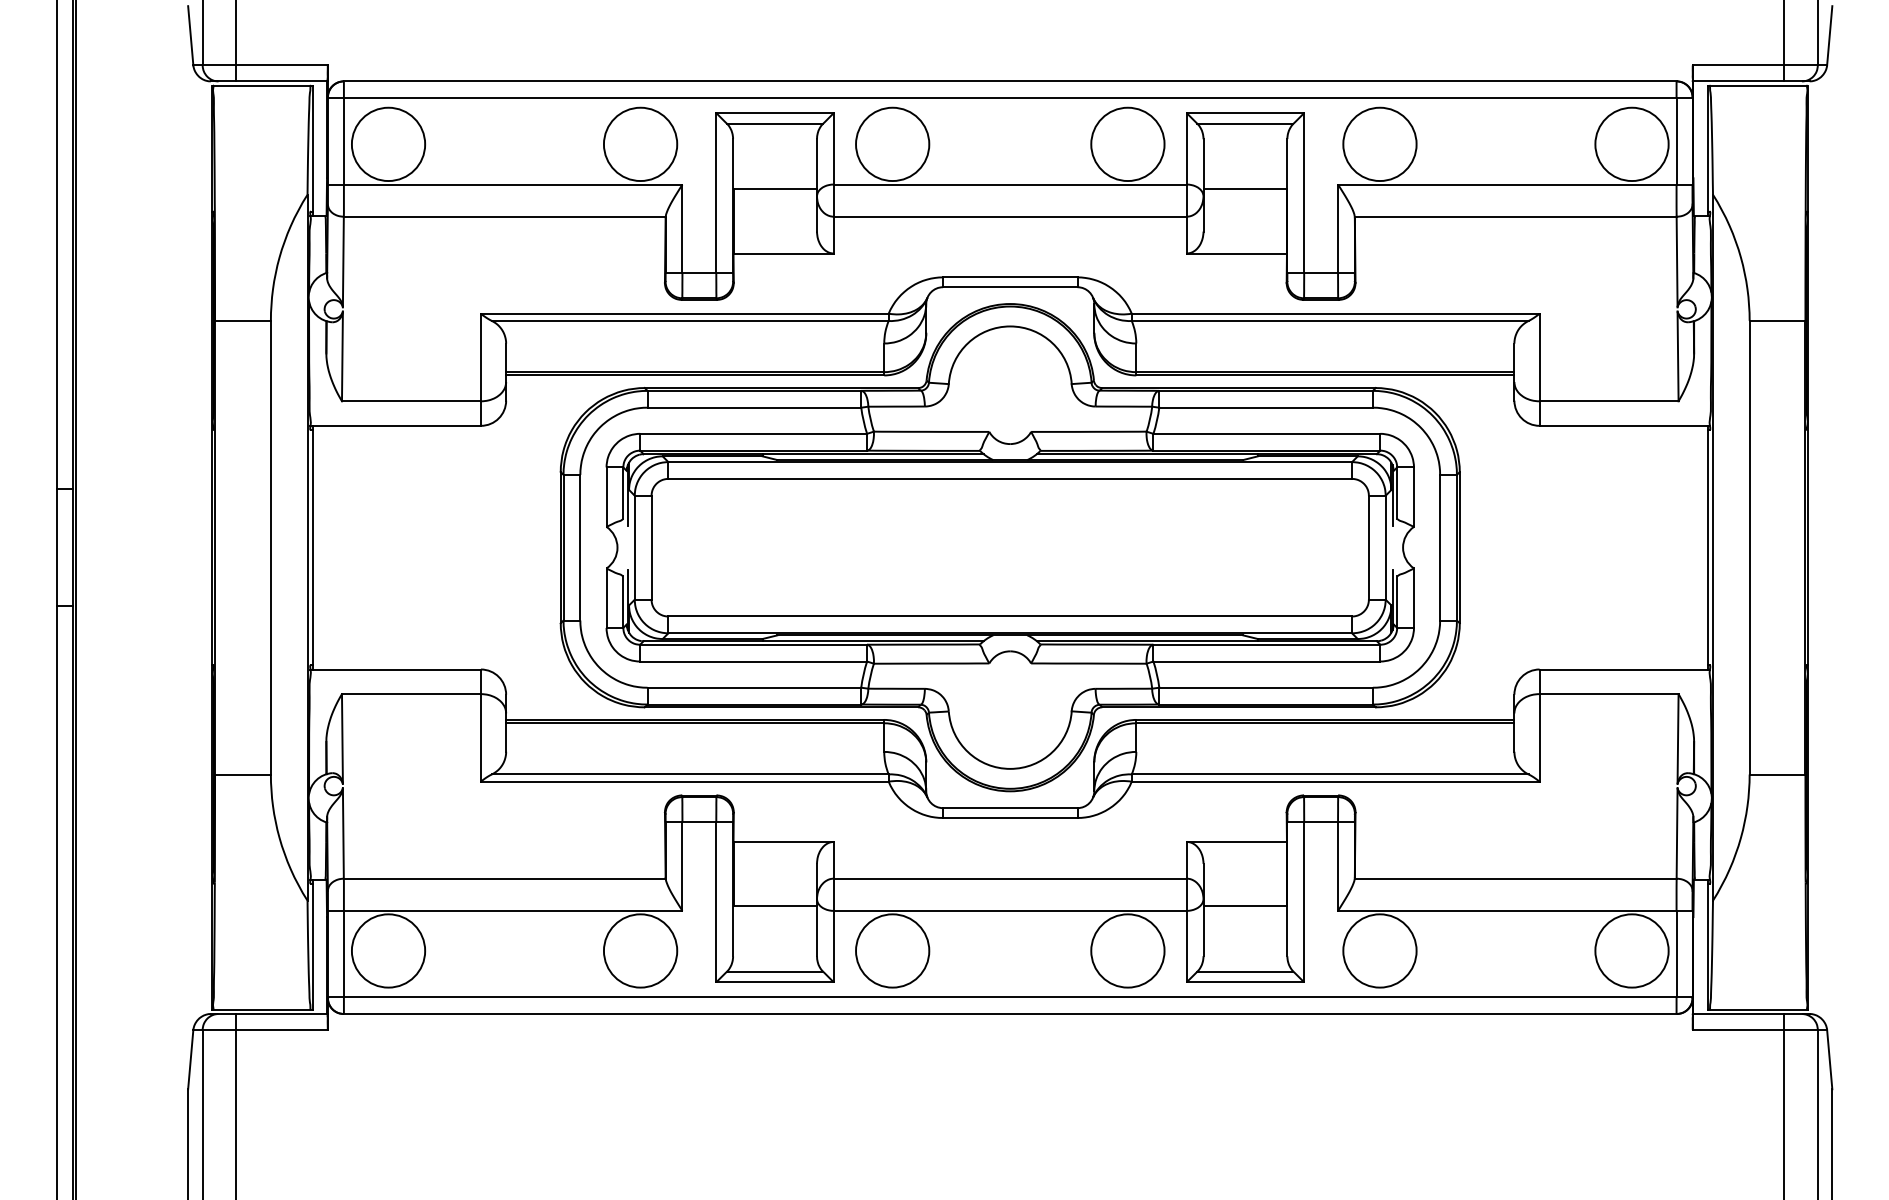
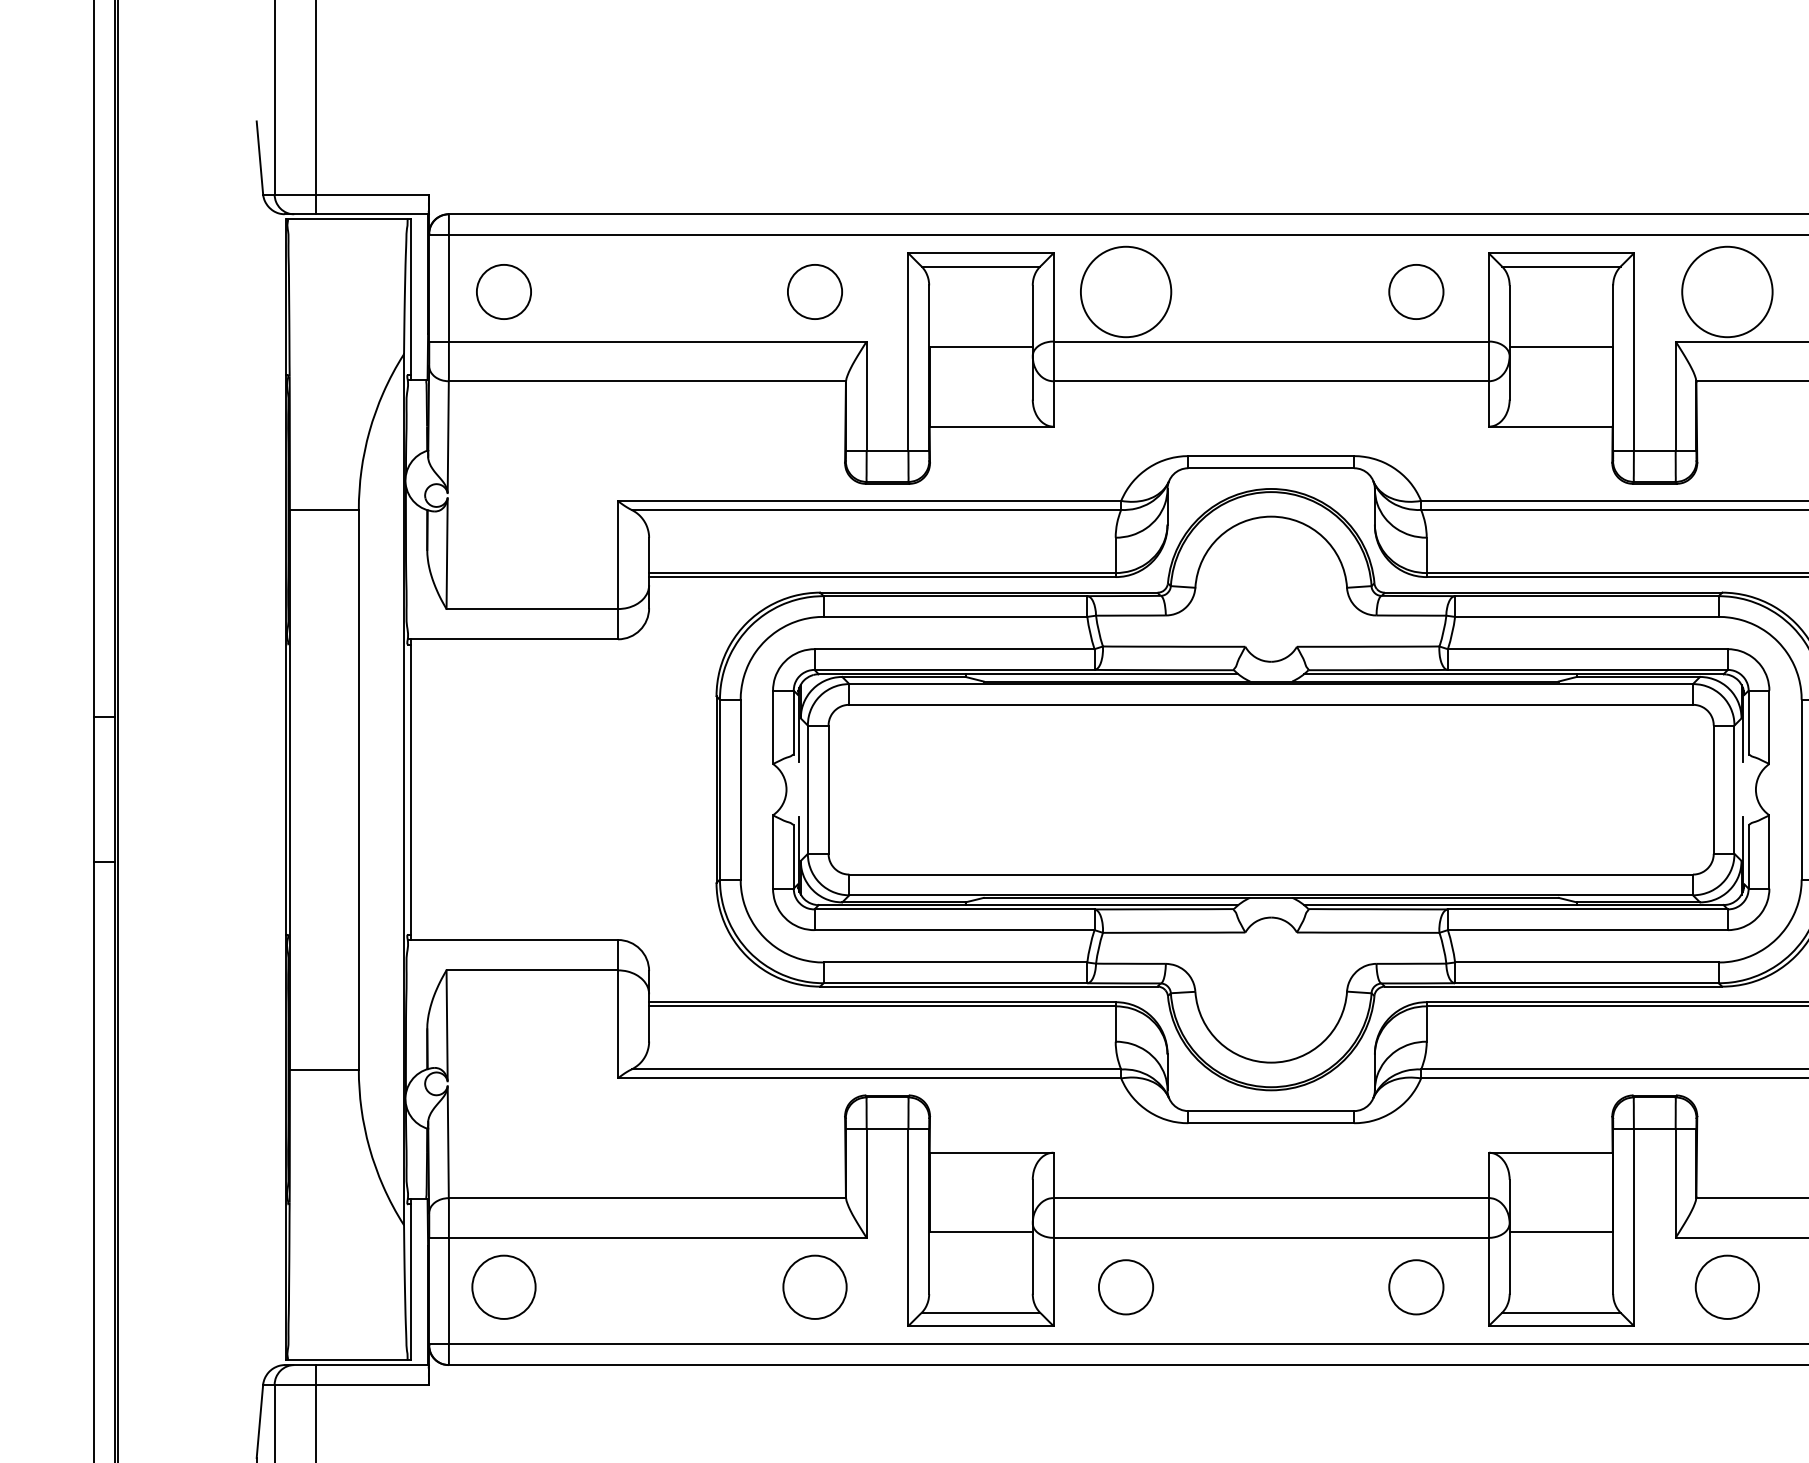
circle: (388, 144) -> (503, 292), size x0.6
circle: (640, 144) -> (814, 292), size x0.6
circle: (1127, 144) -> (1415, 292), size x0.6
circle: (388, 950) -> (503, 1286), size x0.7
circle: (640, 950) -> (814, 1286), size x0.7
circle: (892, 950) -> (1125, 1286), size x0.6
circle: (1127, 950) -> (1415, 1286), size x0.6
circle: (1379, 950) -> (1726, 1286), size x0.7

